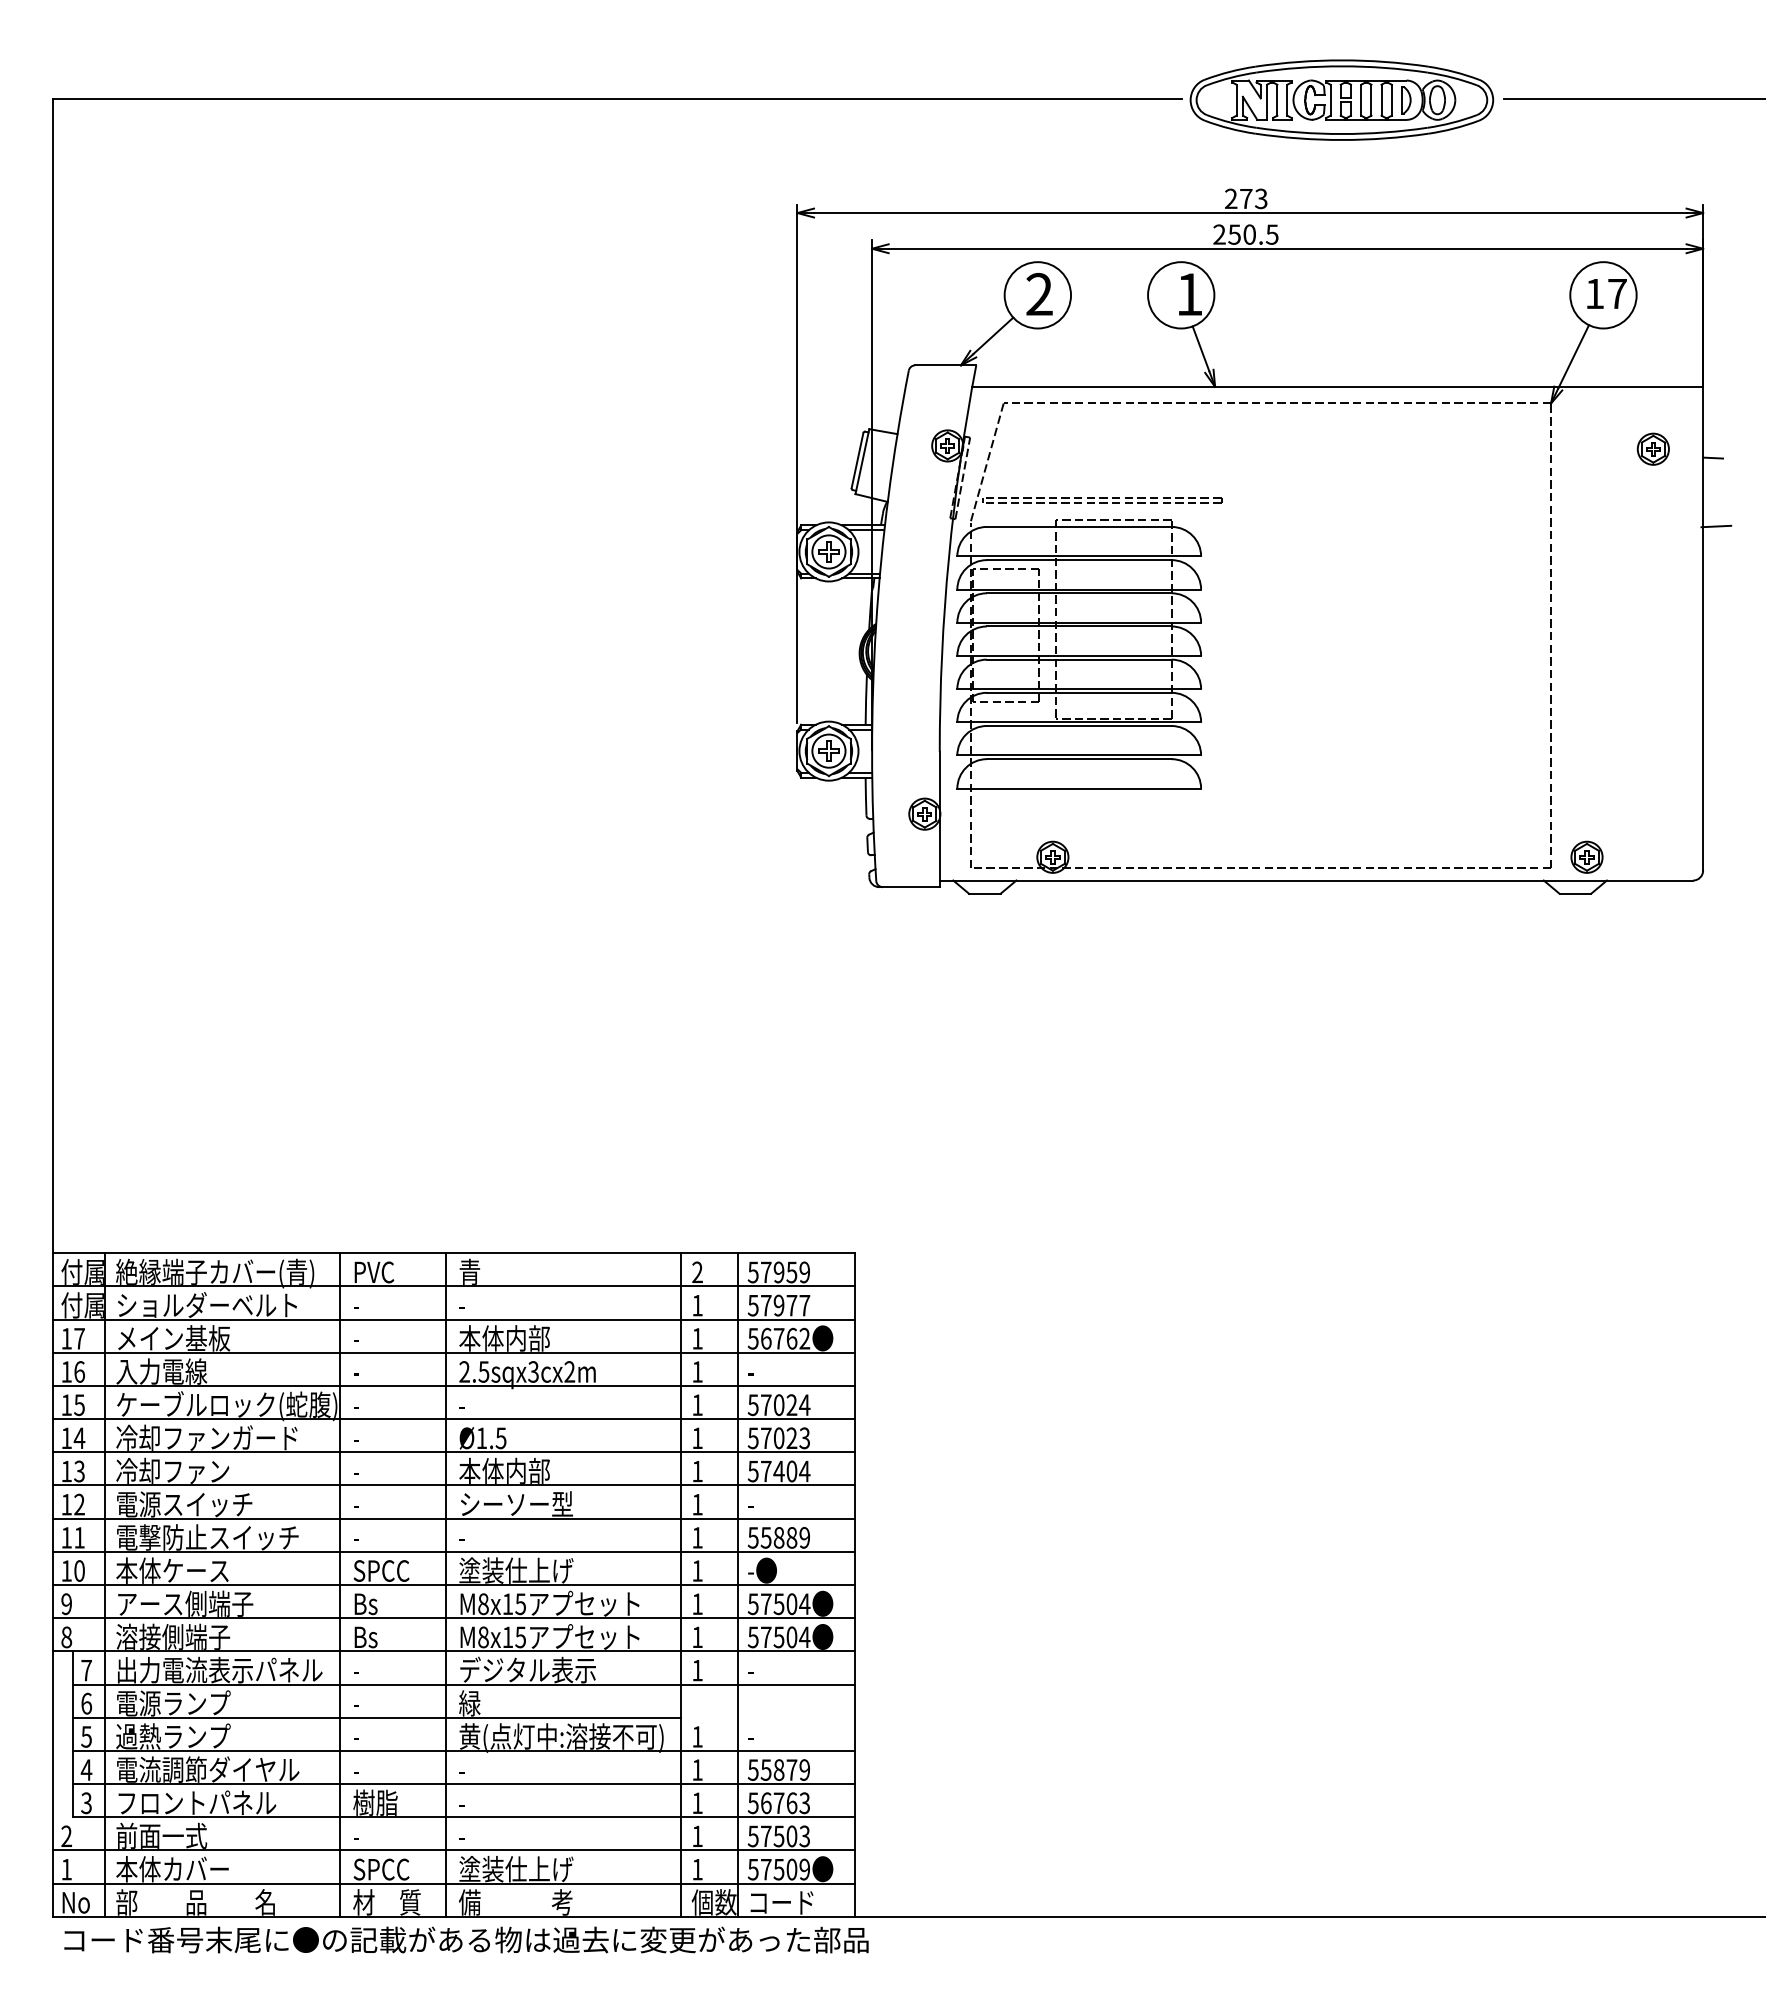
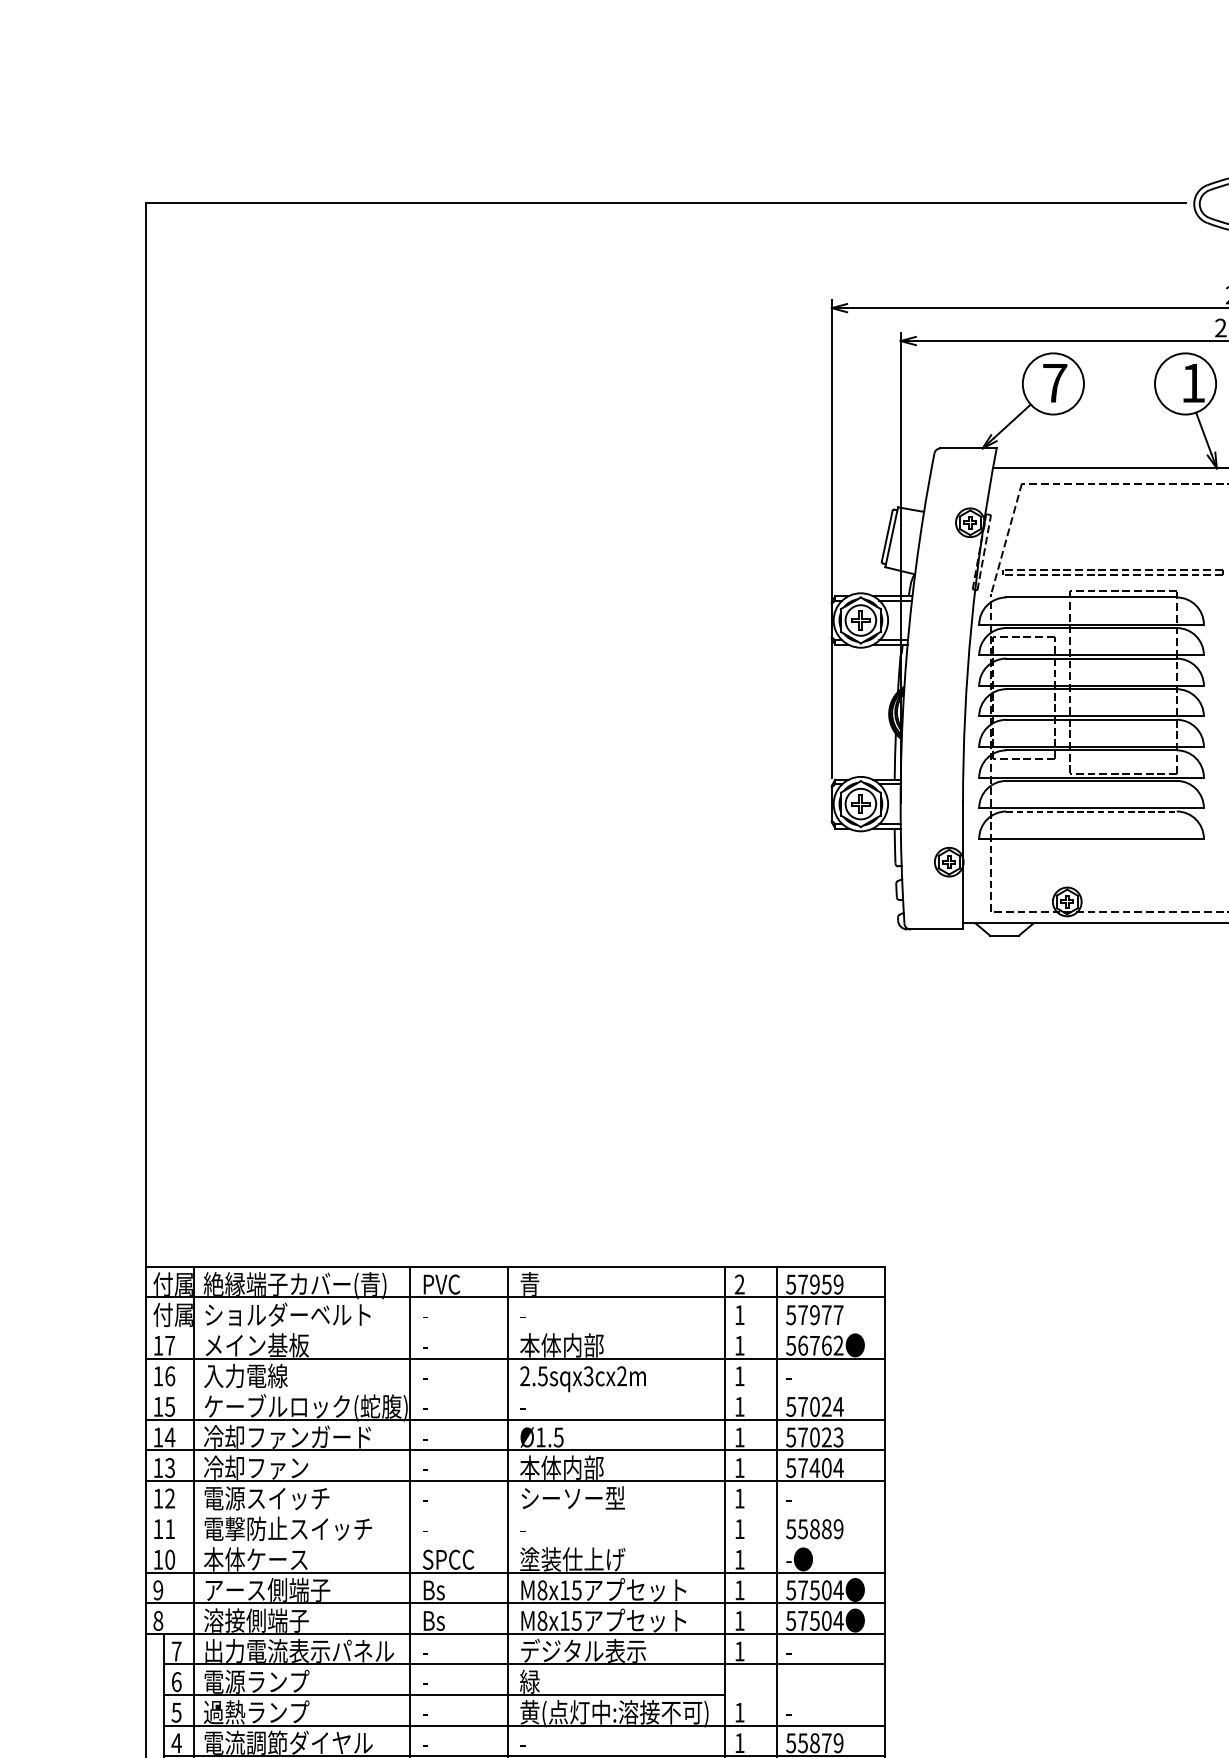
text: (1039, 293) -> (1054, 382), 2 -> 7
line: (1079, 759) -> (1091, 811), solid -> dashed
line: (453, 1319) -> (514, 1327), removed
line: (453, 1385) -> (514, 1388), removed
line: (453, 1518) -> (514, 1511), removed
line: (453, 1551) -> (514, 1541), removed

